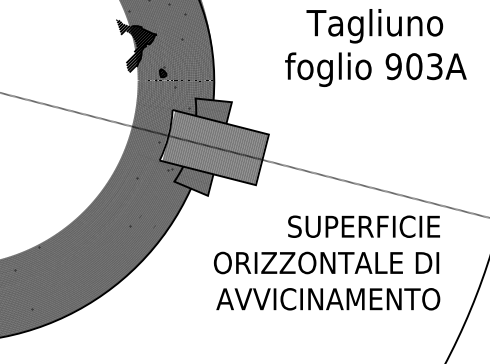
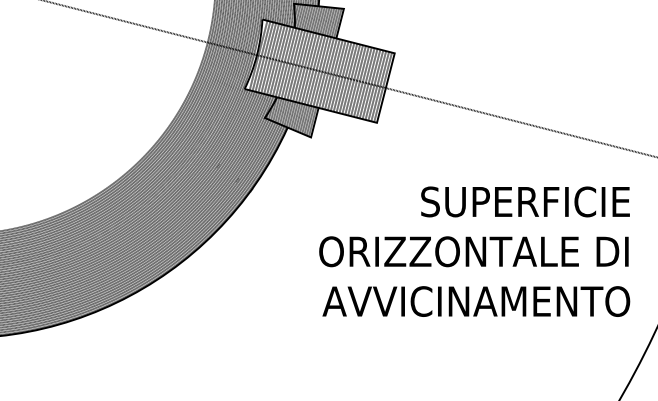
text: (327, 262) -> (475, 251), moved

